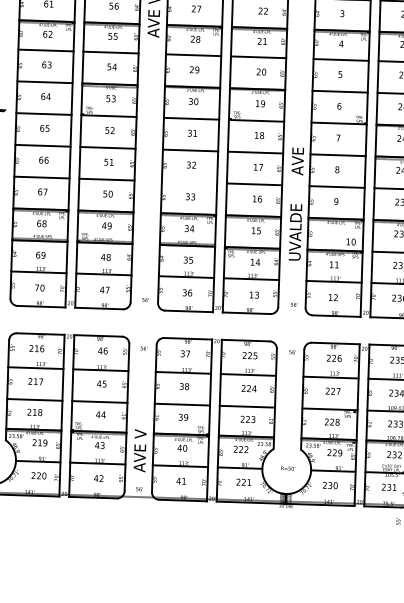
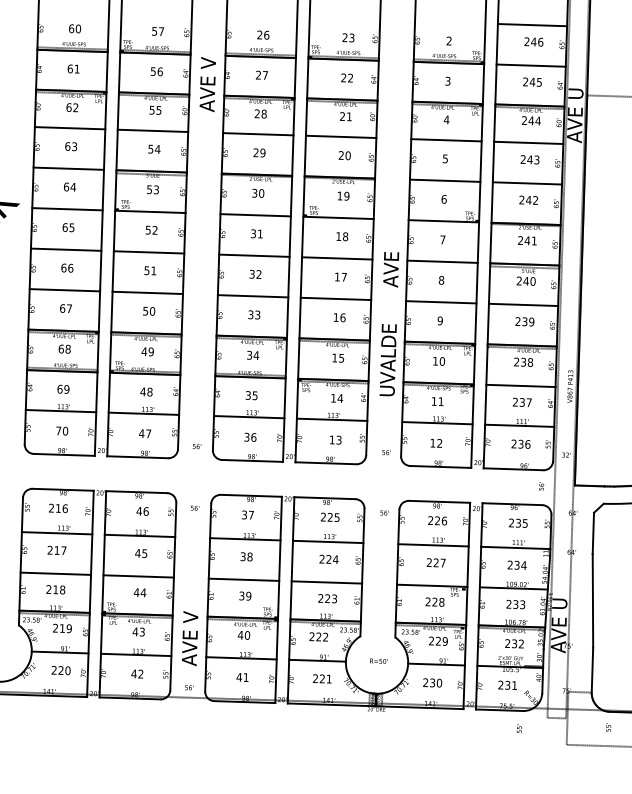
line: (189, 182) -> (252, 296), added
text: (351, 242) -> (439, 361), moved

